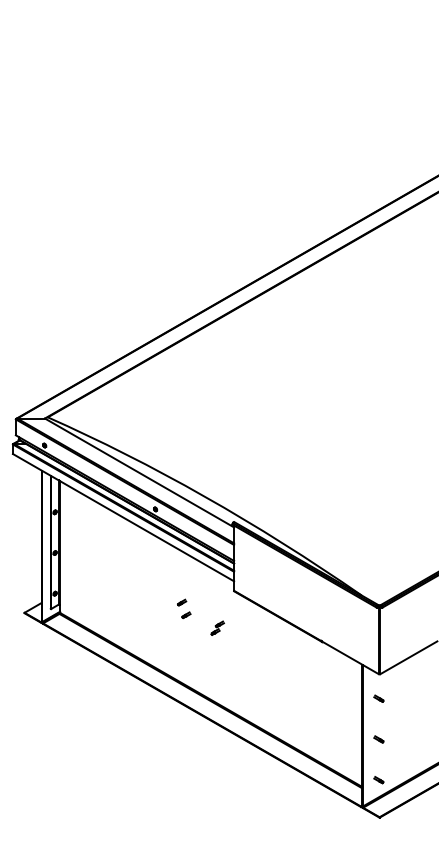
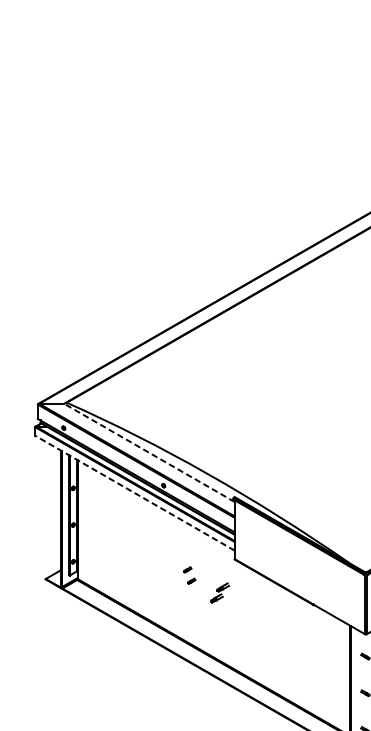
line: (139, 472) -> (149, 452), solid -> dashed
line: (123, 517) -> (134, 493), solid -> dashed
part: (217, 627) -> (219, 592), size x1.6

